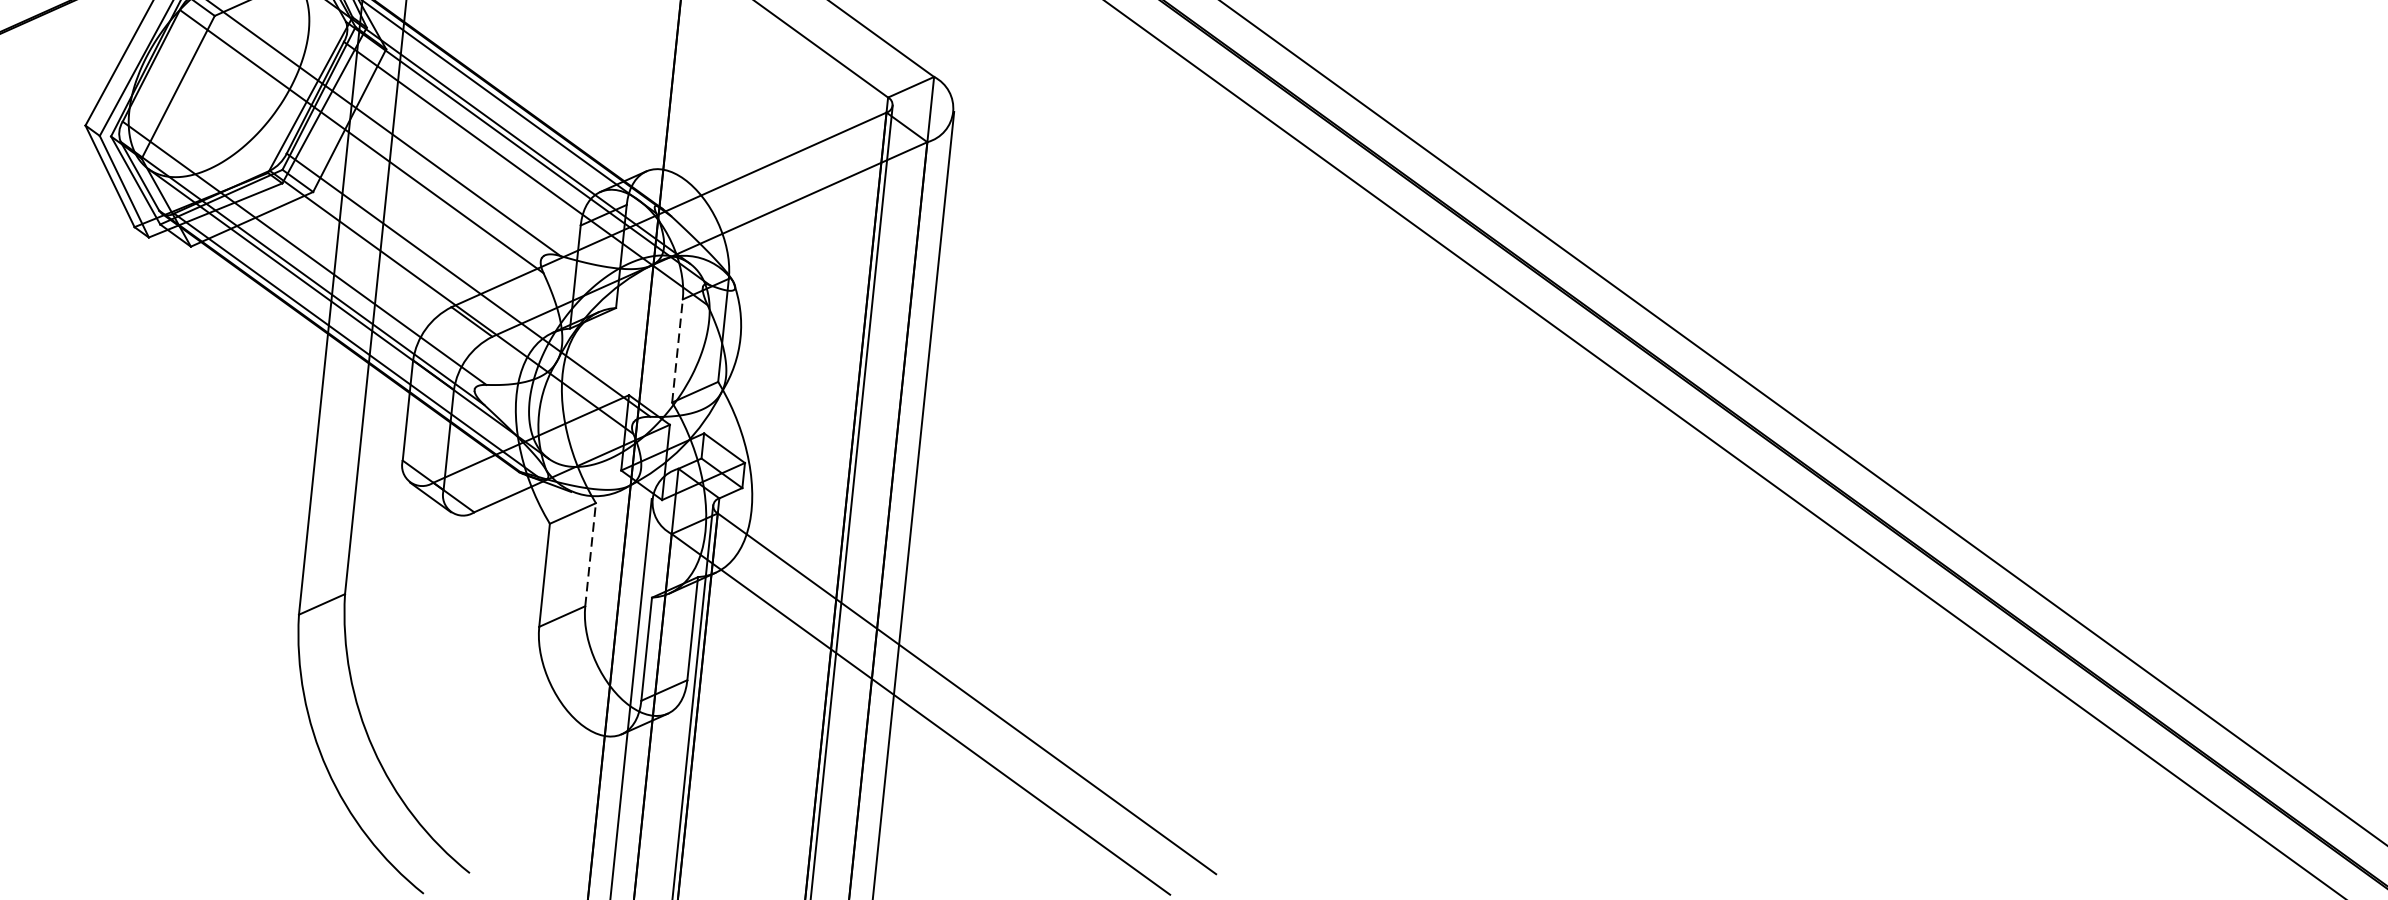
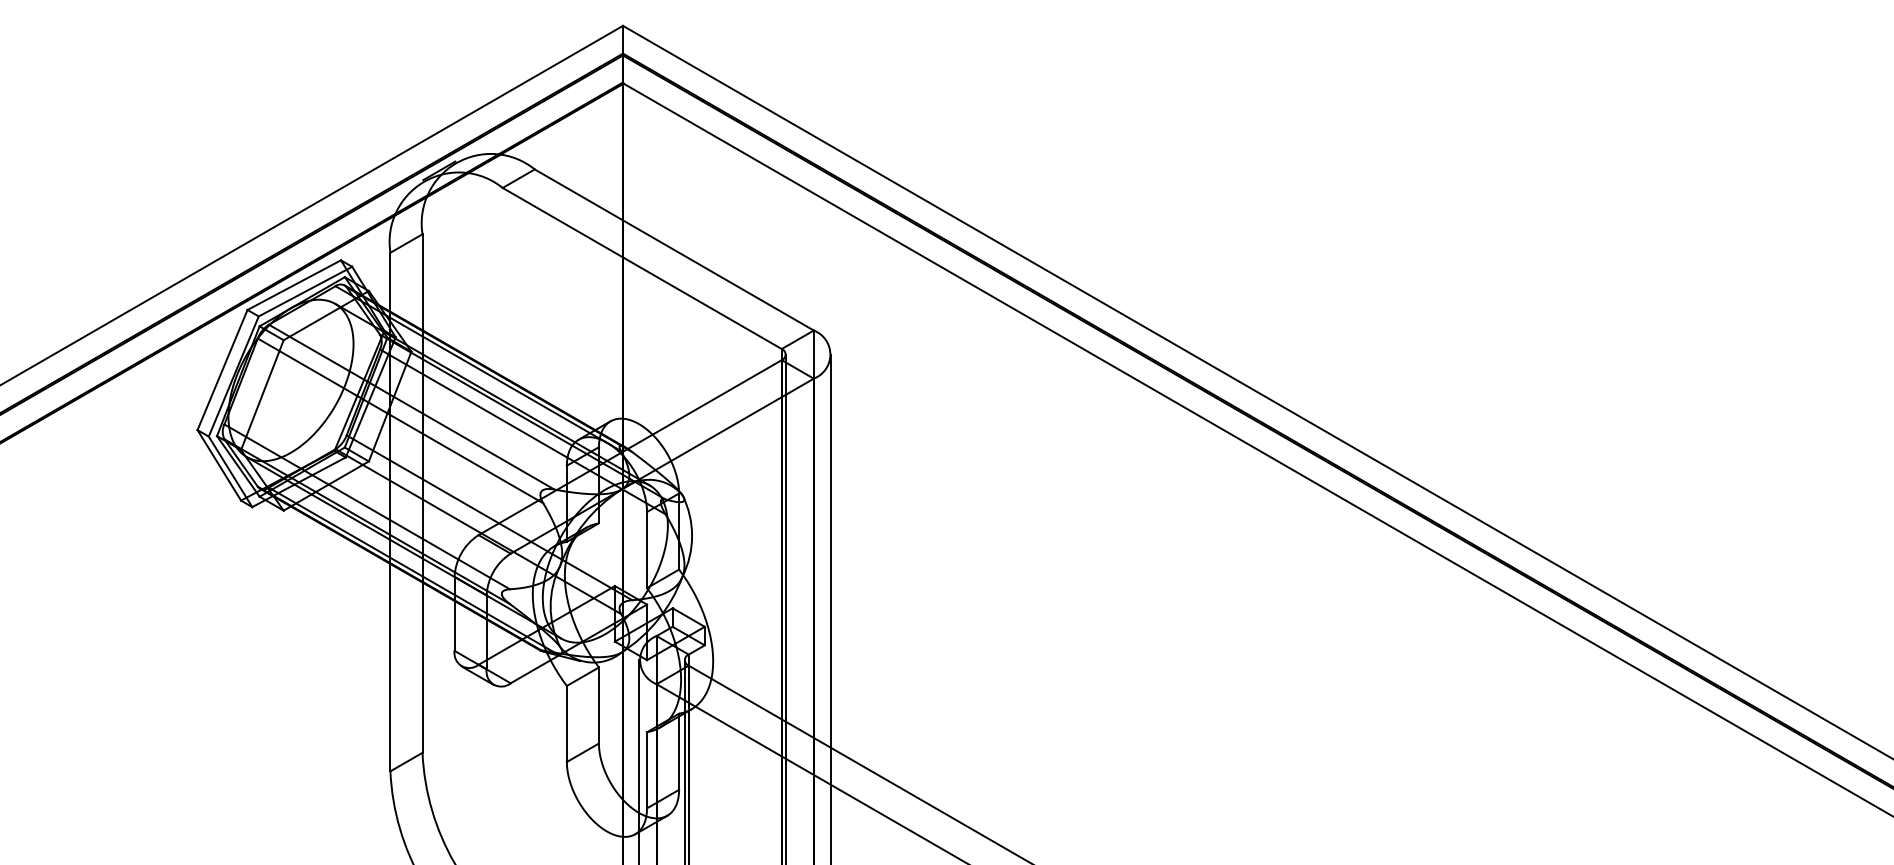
line: (678, 350) -> (647, 549), dashed -> solid
line: (590, 554) -> (598, 705), dashed -> solid

